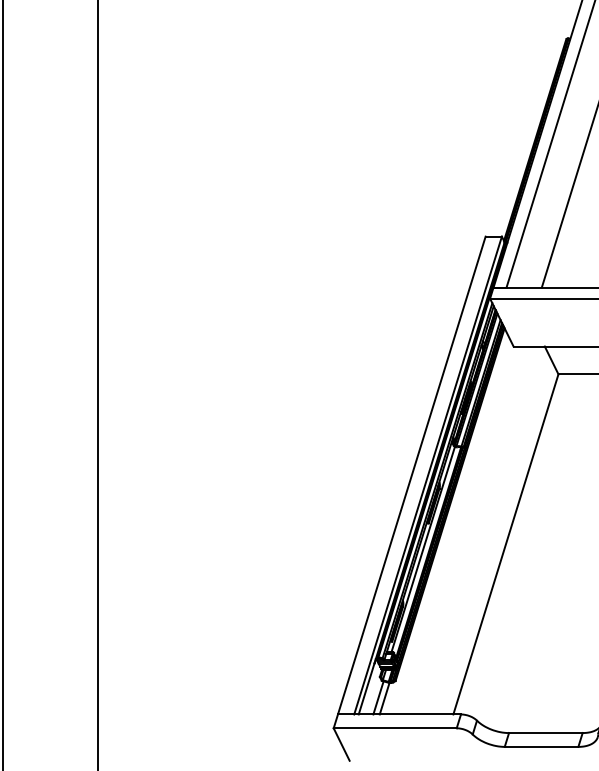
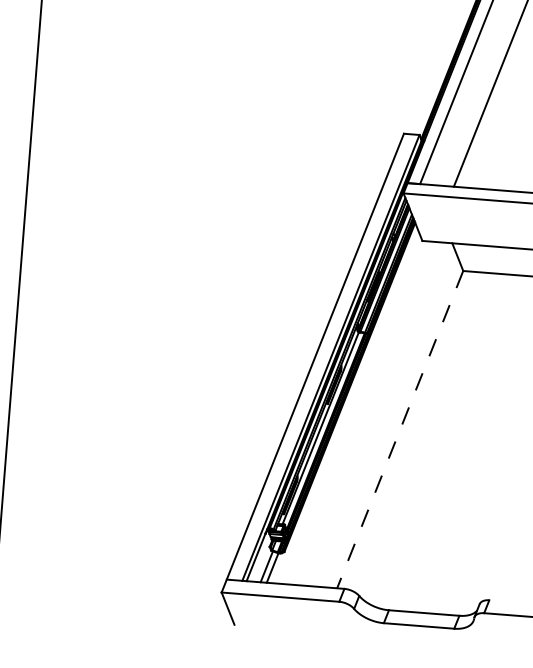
line: (505, 544) -> (399, 429), solid -> dashed

